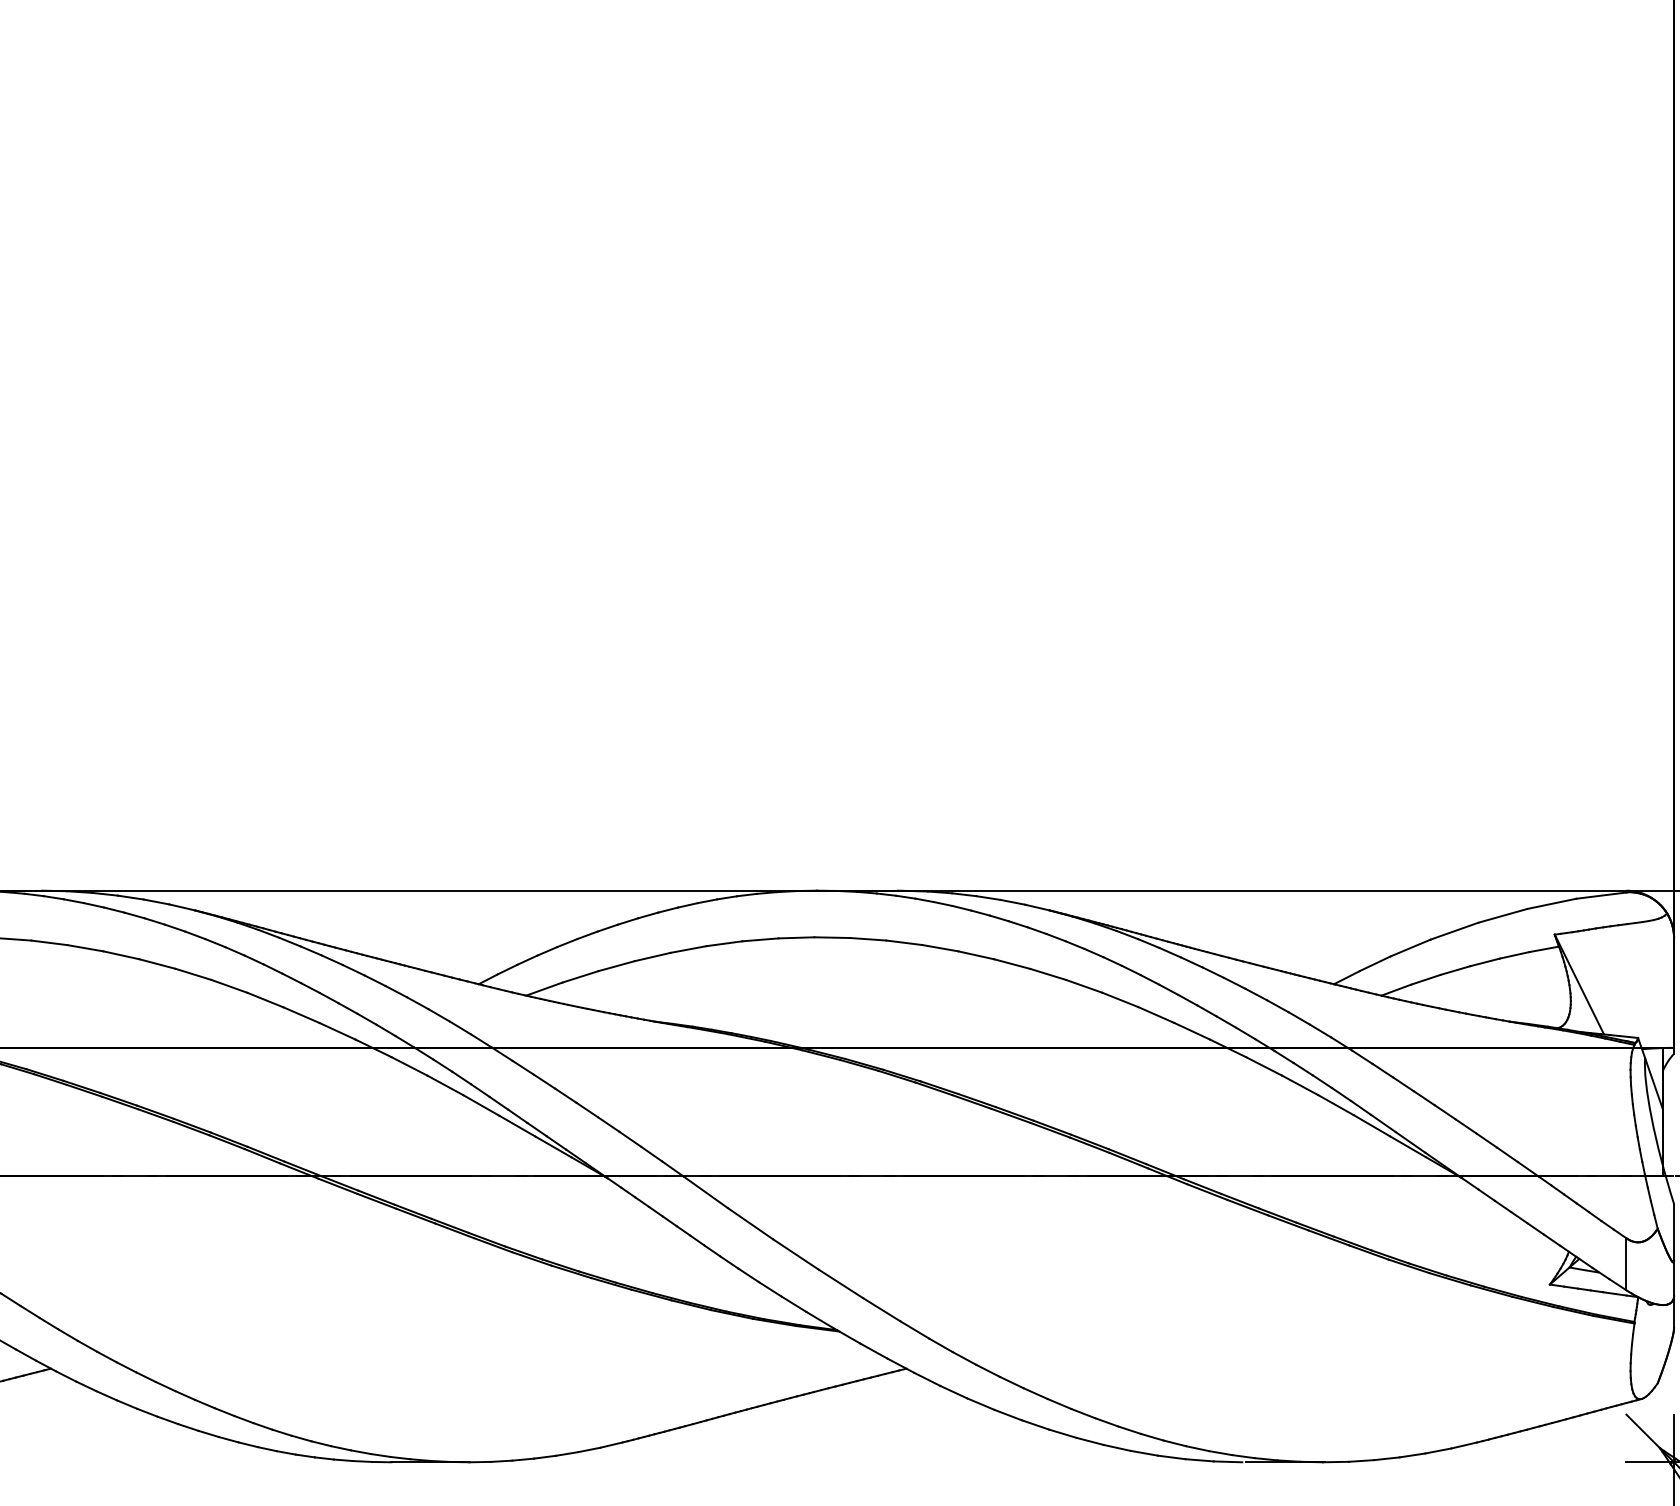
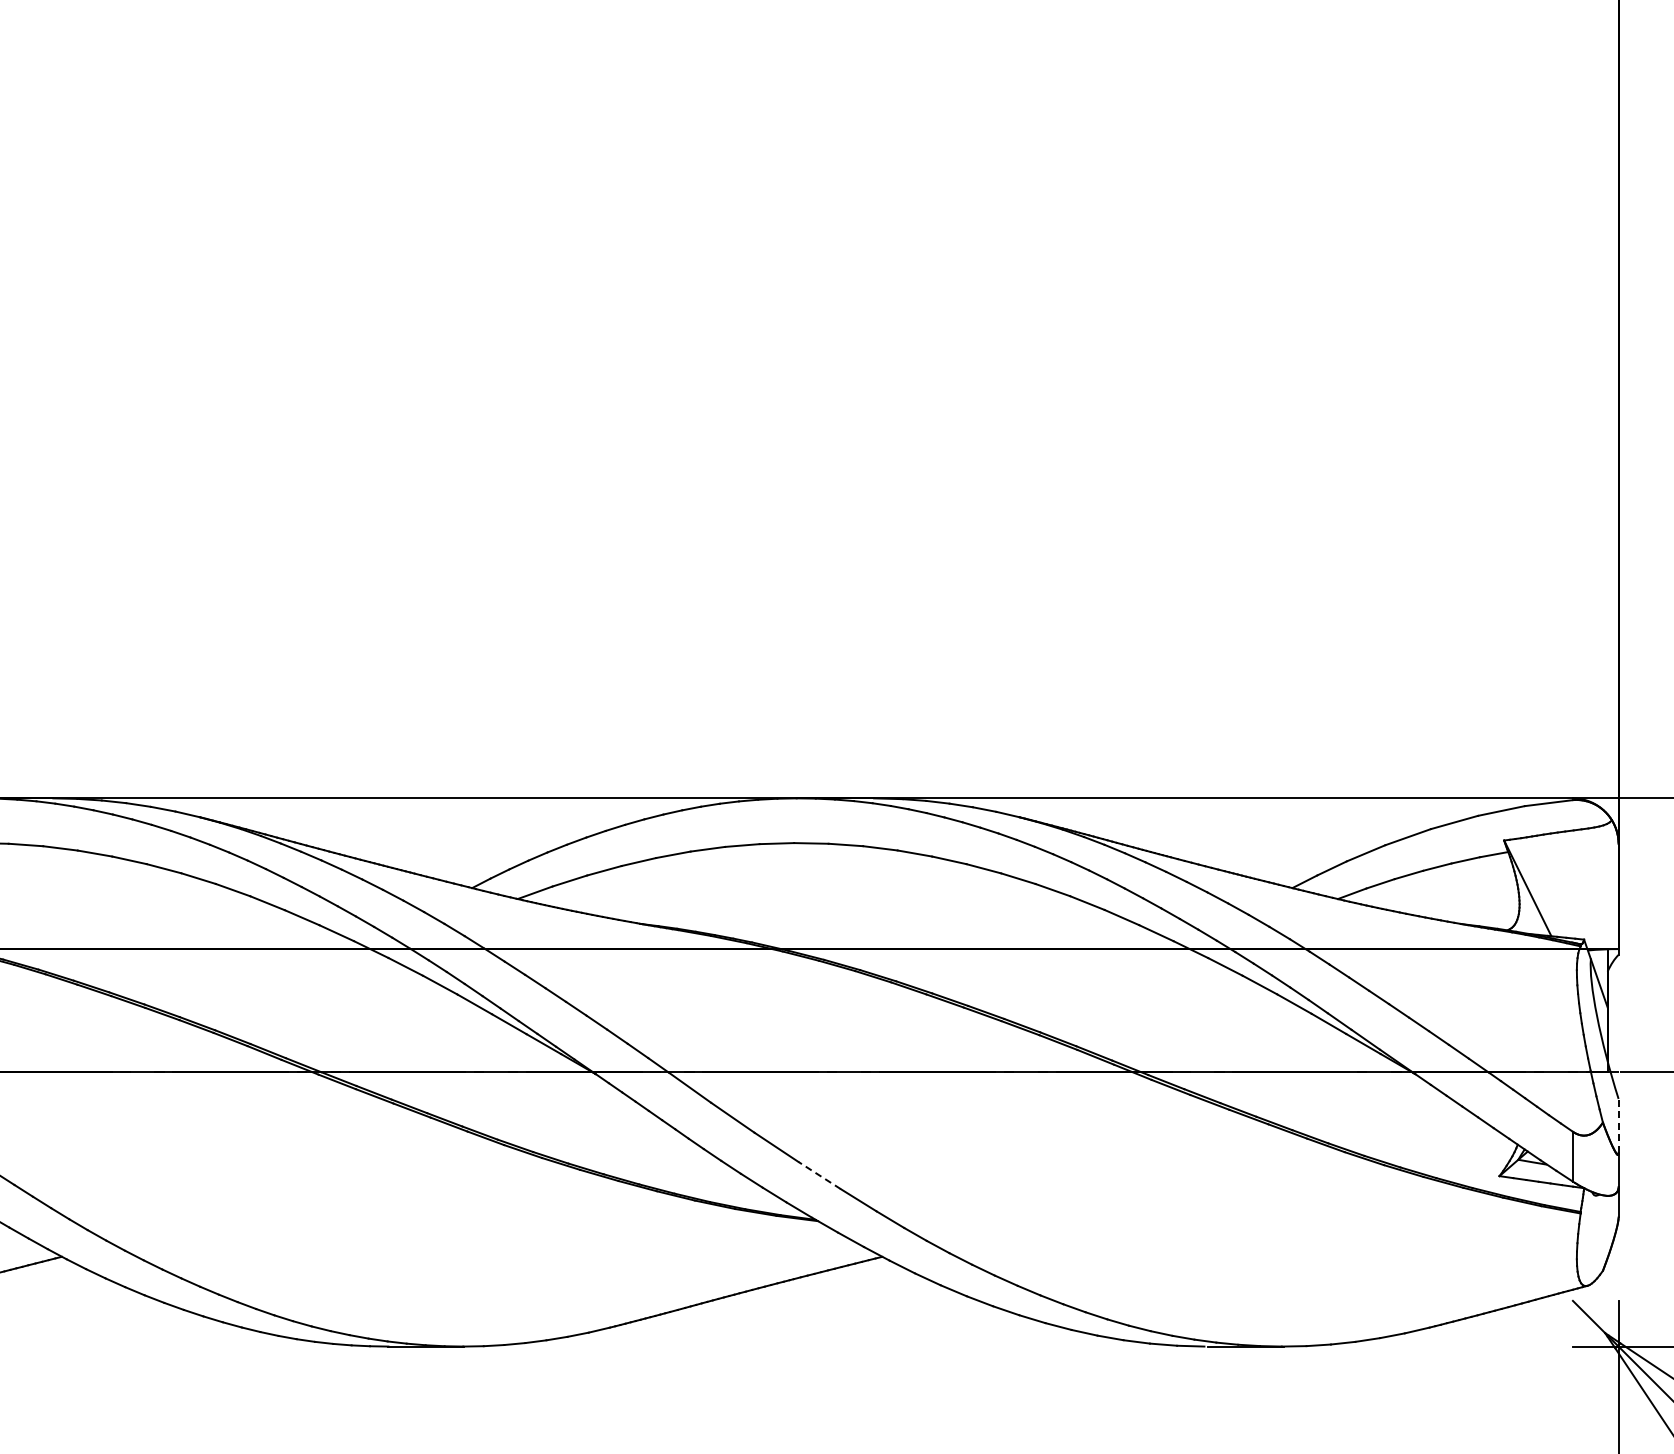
line: (1673, 1231) -> (1618, 1125), solid -> dashed
line: (840, 1283) -> (819, 1175), solid -> dashed

